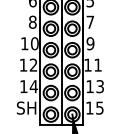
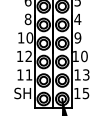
text: (90, 21) -> (77, 18), 7 -> 4
text: (98, 65) -> (84, 56), 11 -> 10
text: (33, 86) -> (28, 74), 14 -> 11

